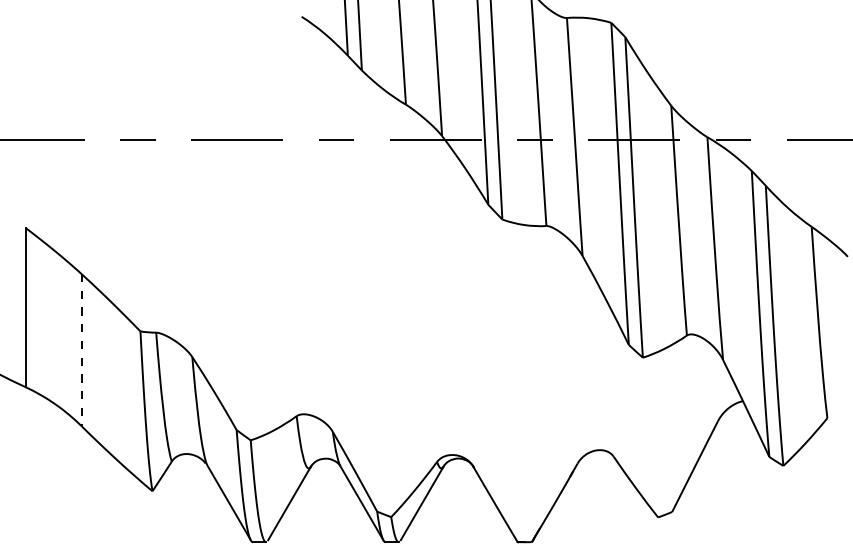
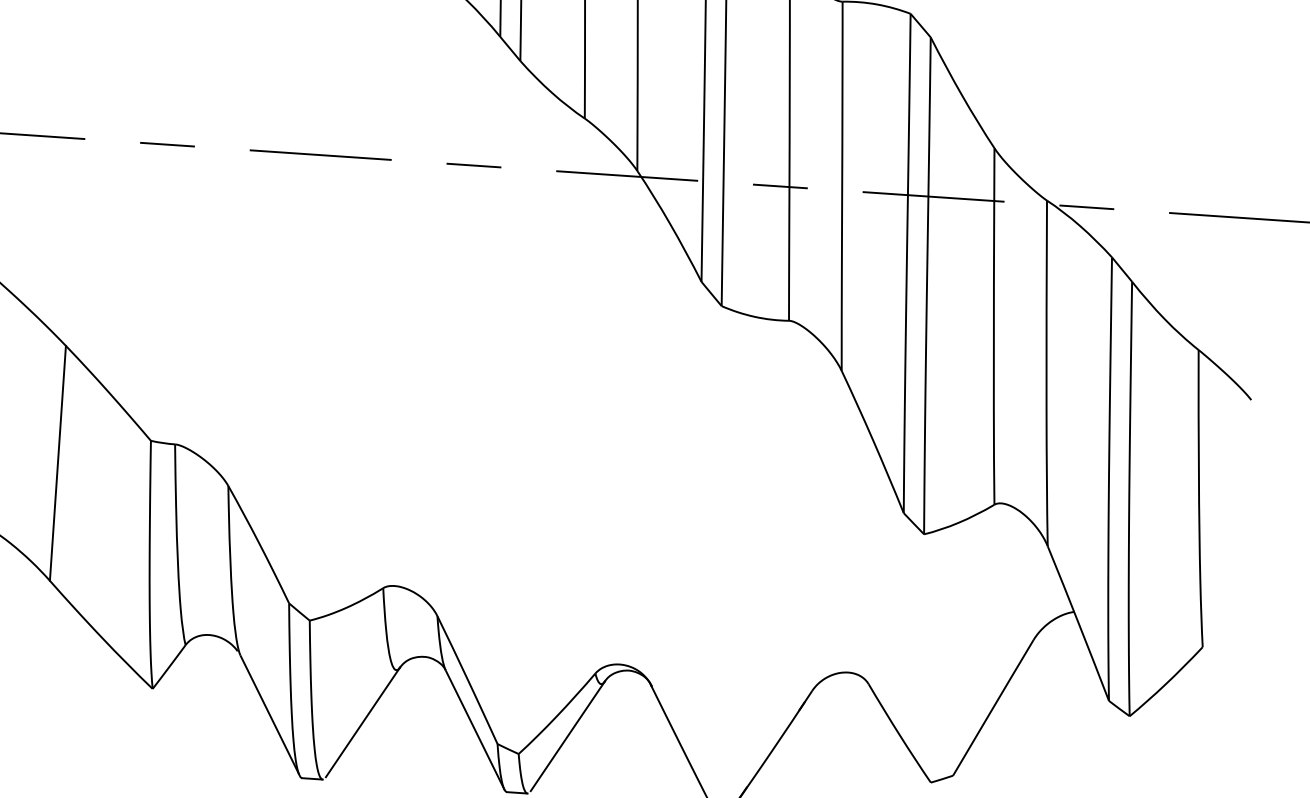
line: (81, 350) -> (57, 464), dashed -> solid

